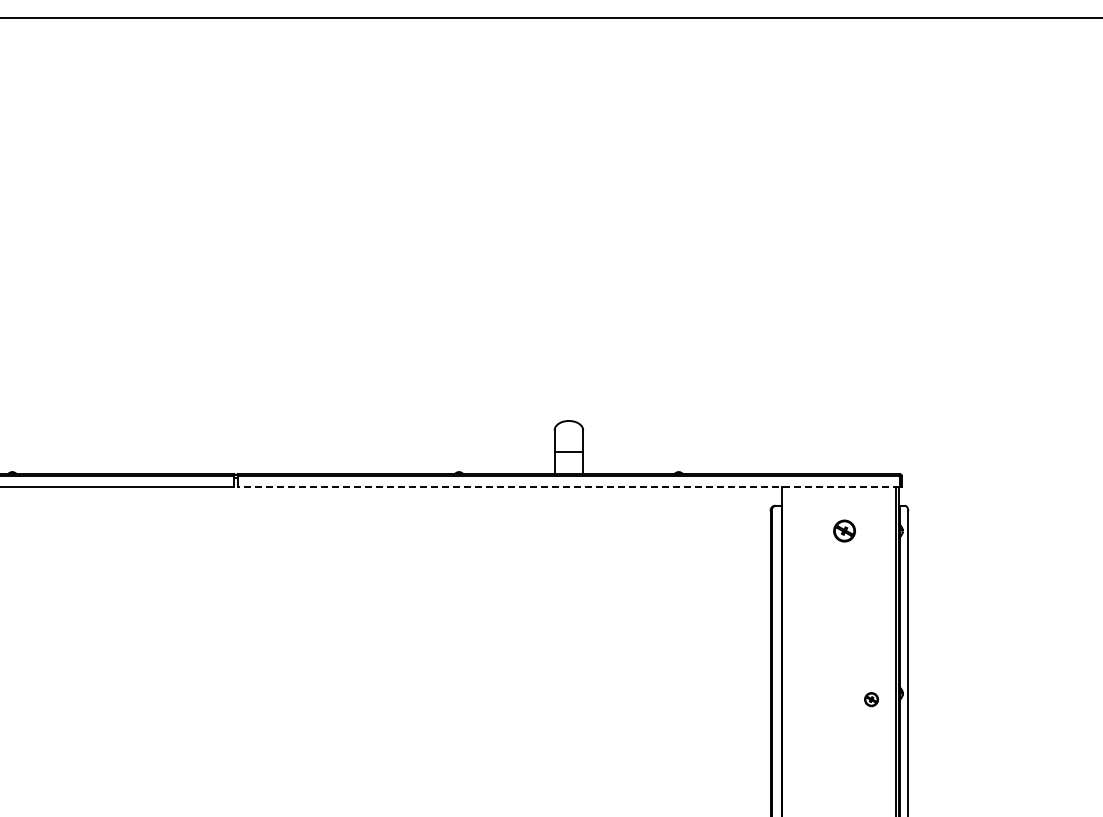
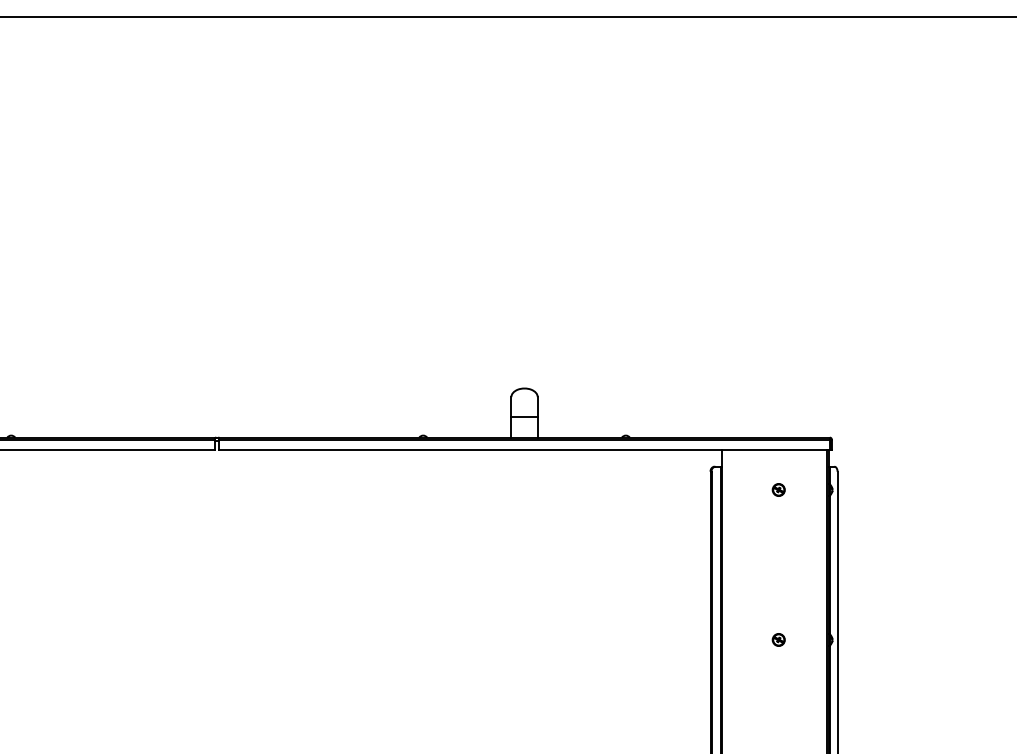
line: (568, 487) -> (524, 449), dashed -> solid
part: (844, 530) -> (778, 489), size x0.62
part: (871, 699) -> (778, 639), moved

